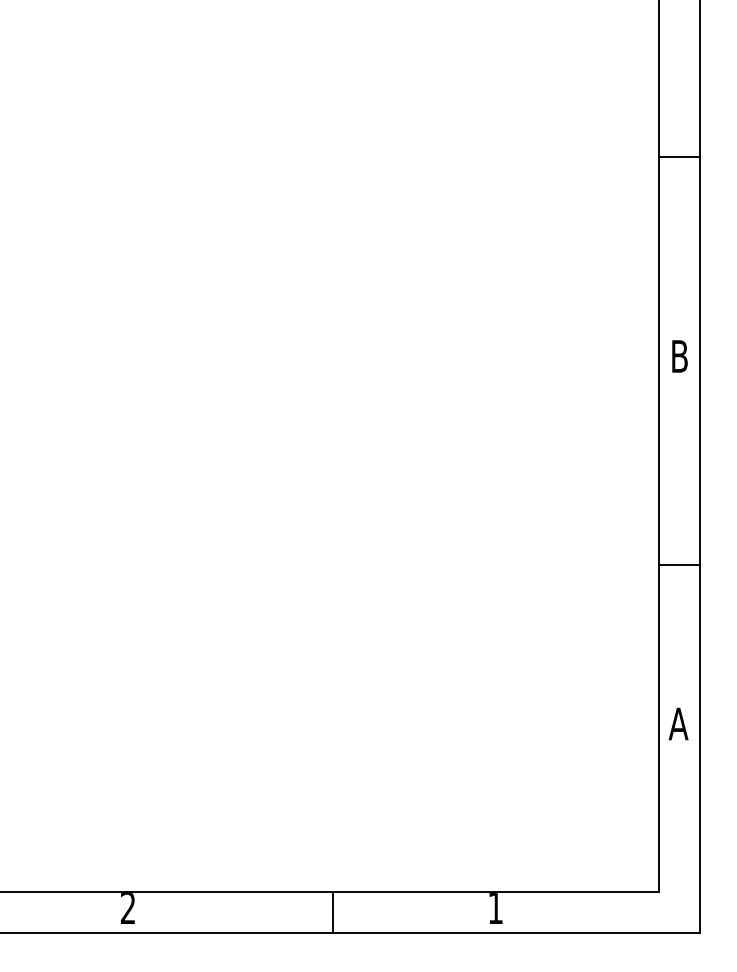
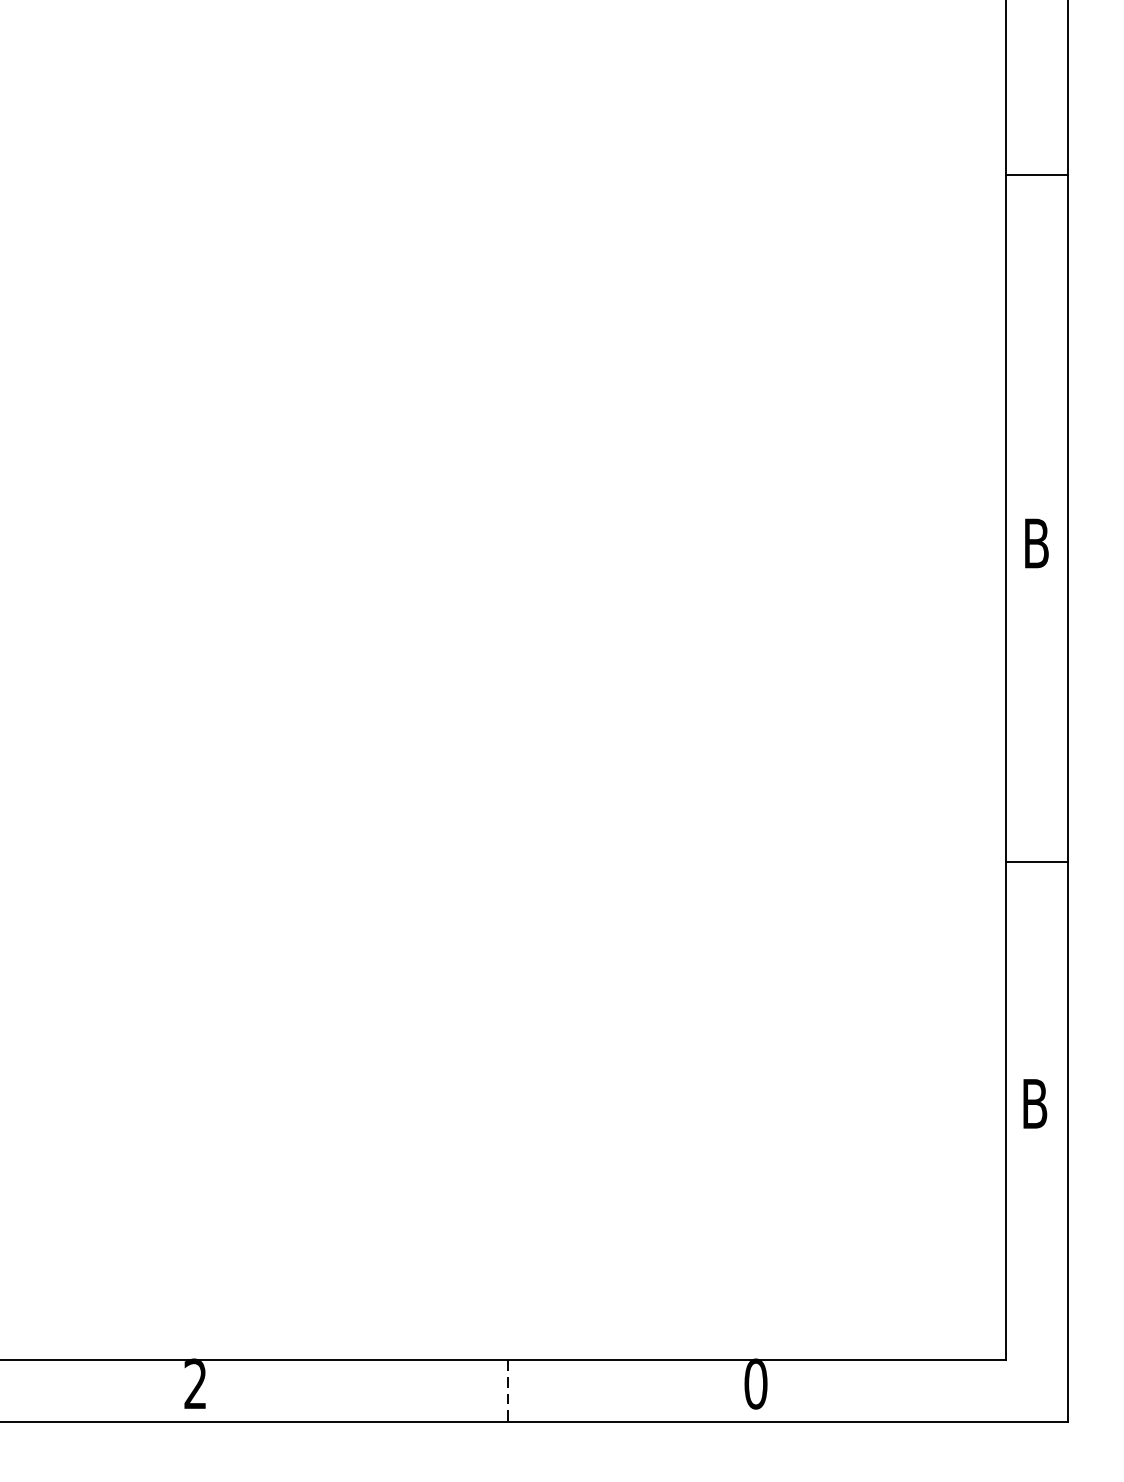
line: (679, 156) -> (1036, 174), moved
text: (678, 723) -> (1034, 1103), A -> B
text: (495, 908) -> (755, 1385), 1 -> 0
line: (332, 912) -> (507, 1391), solid -> dashed

